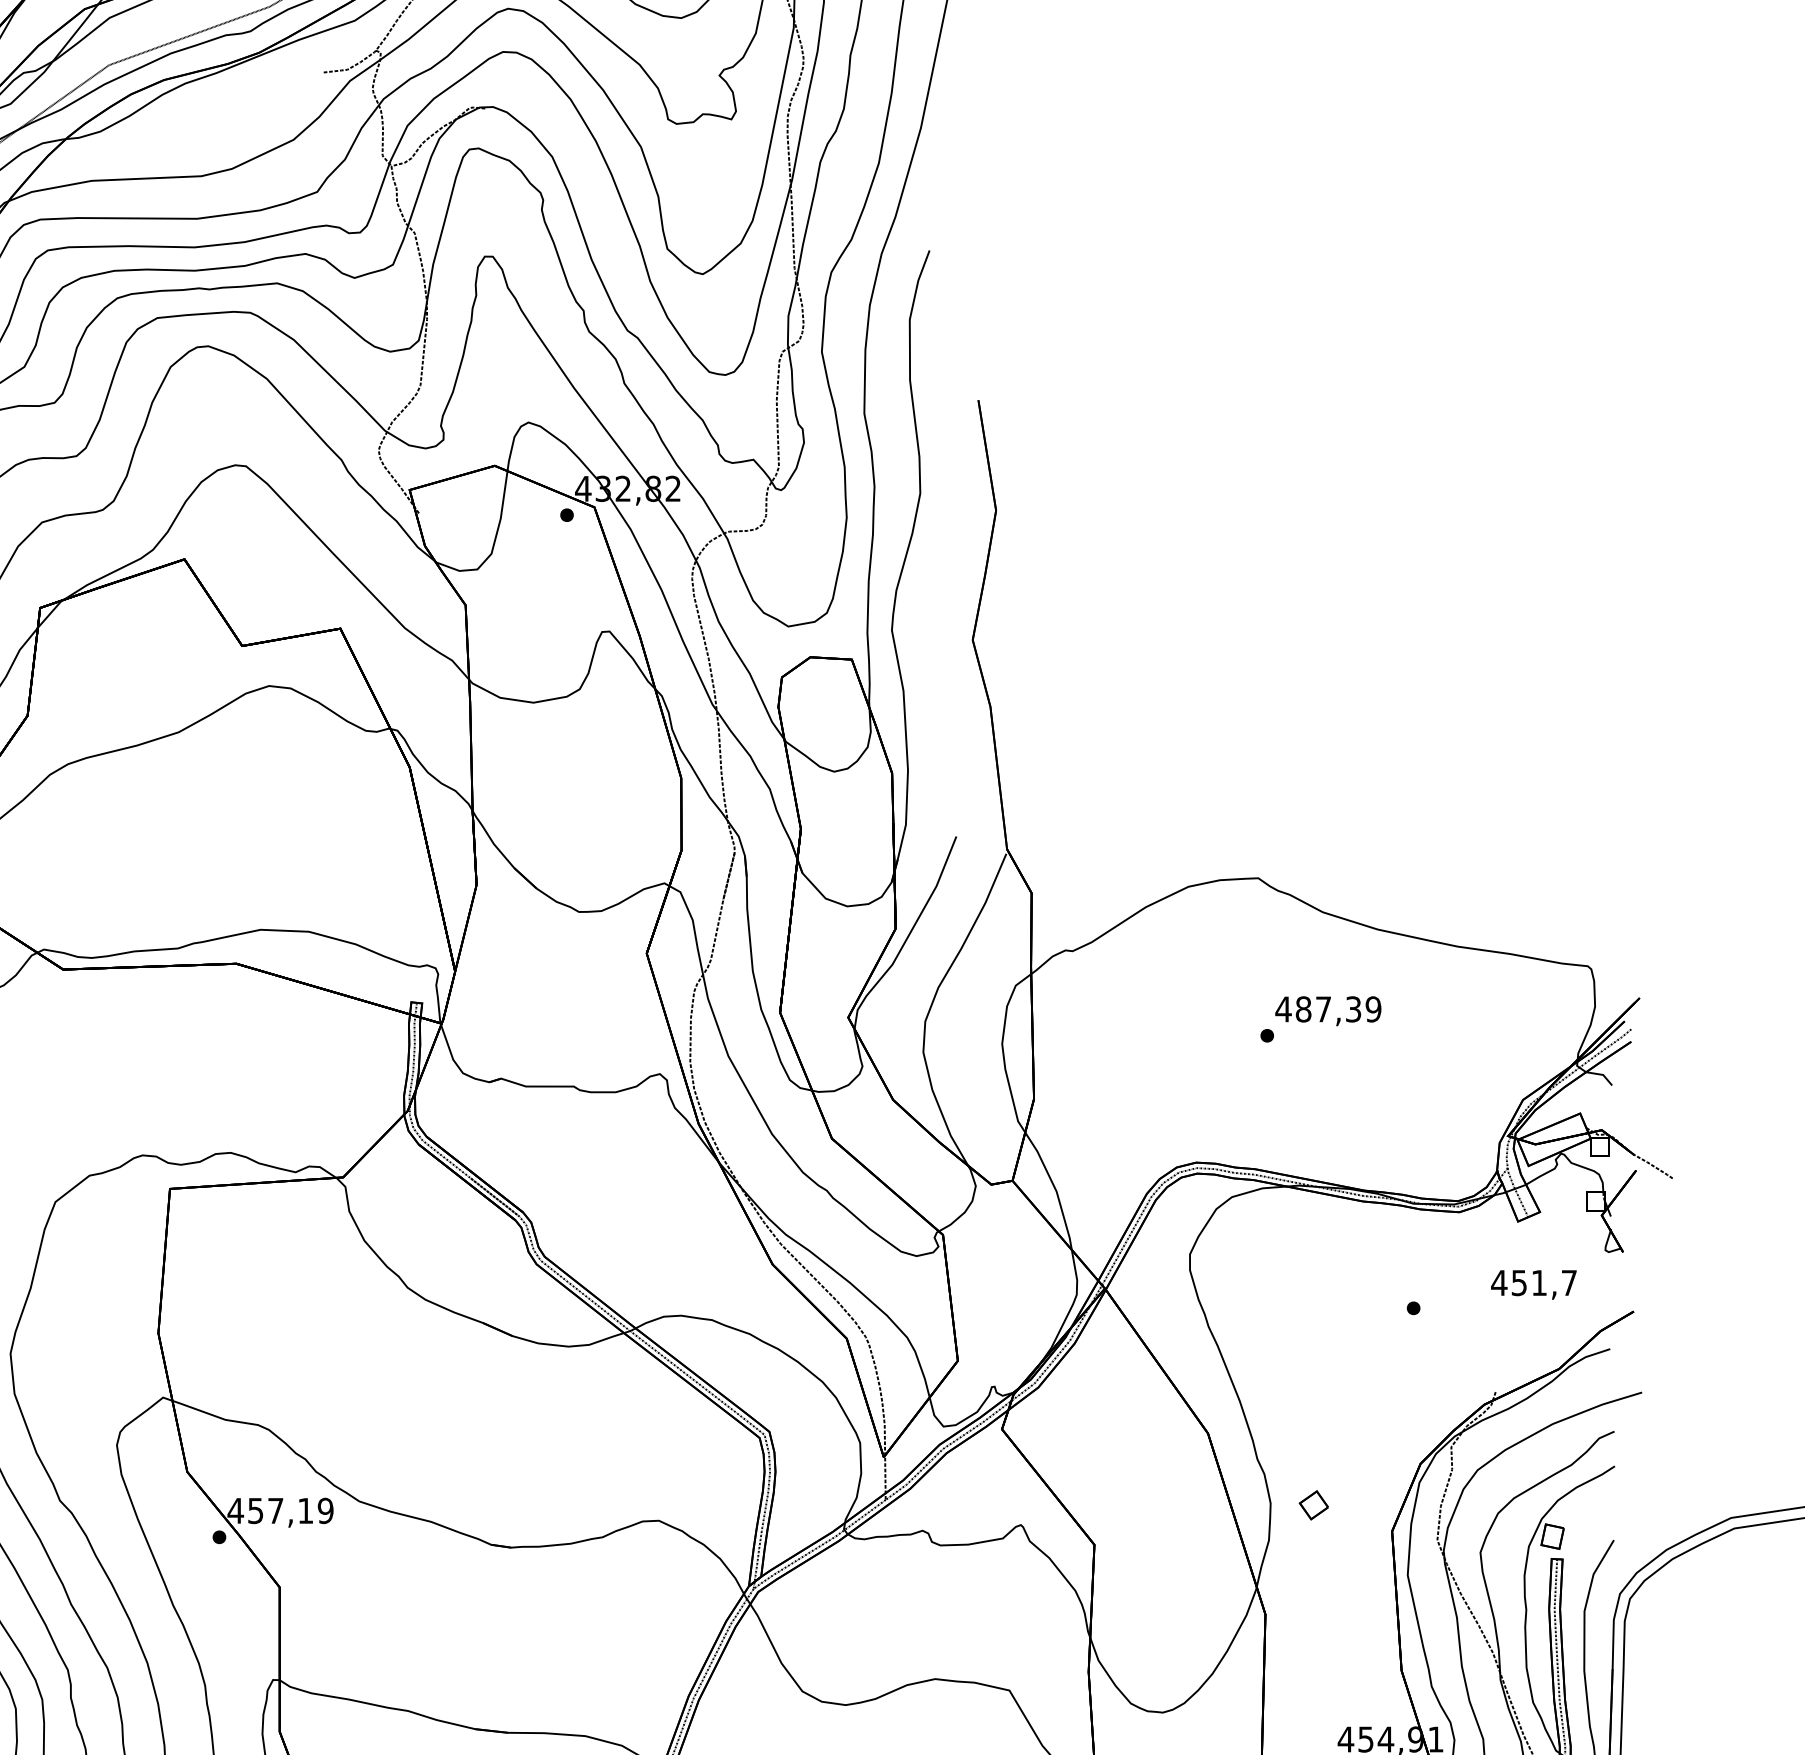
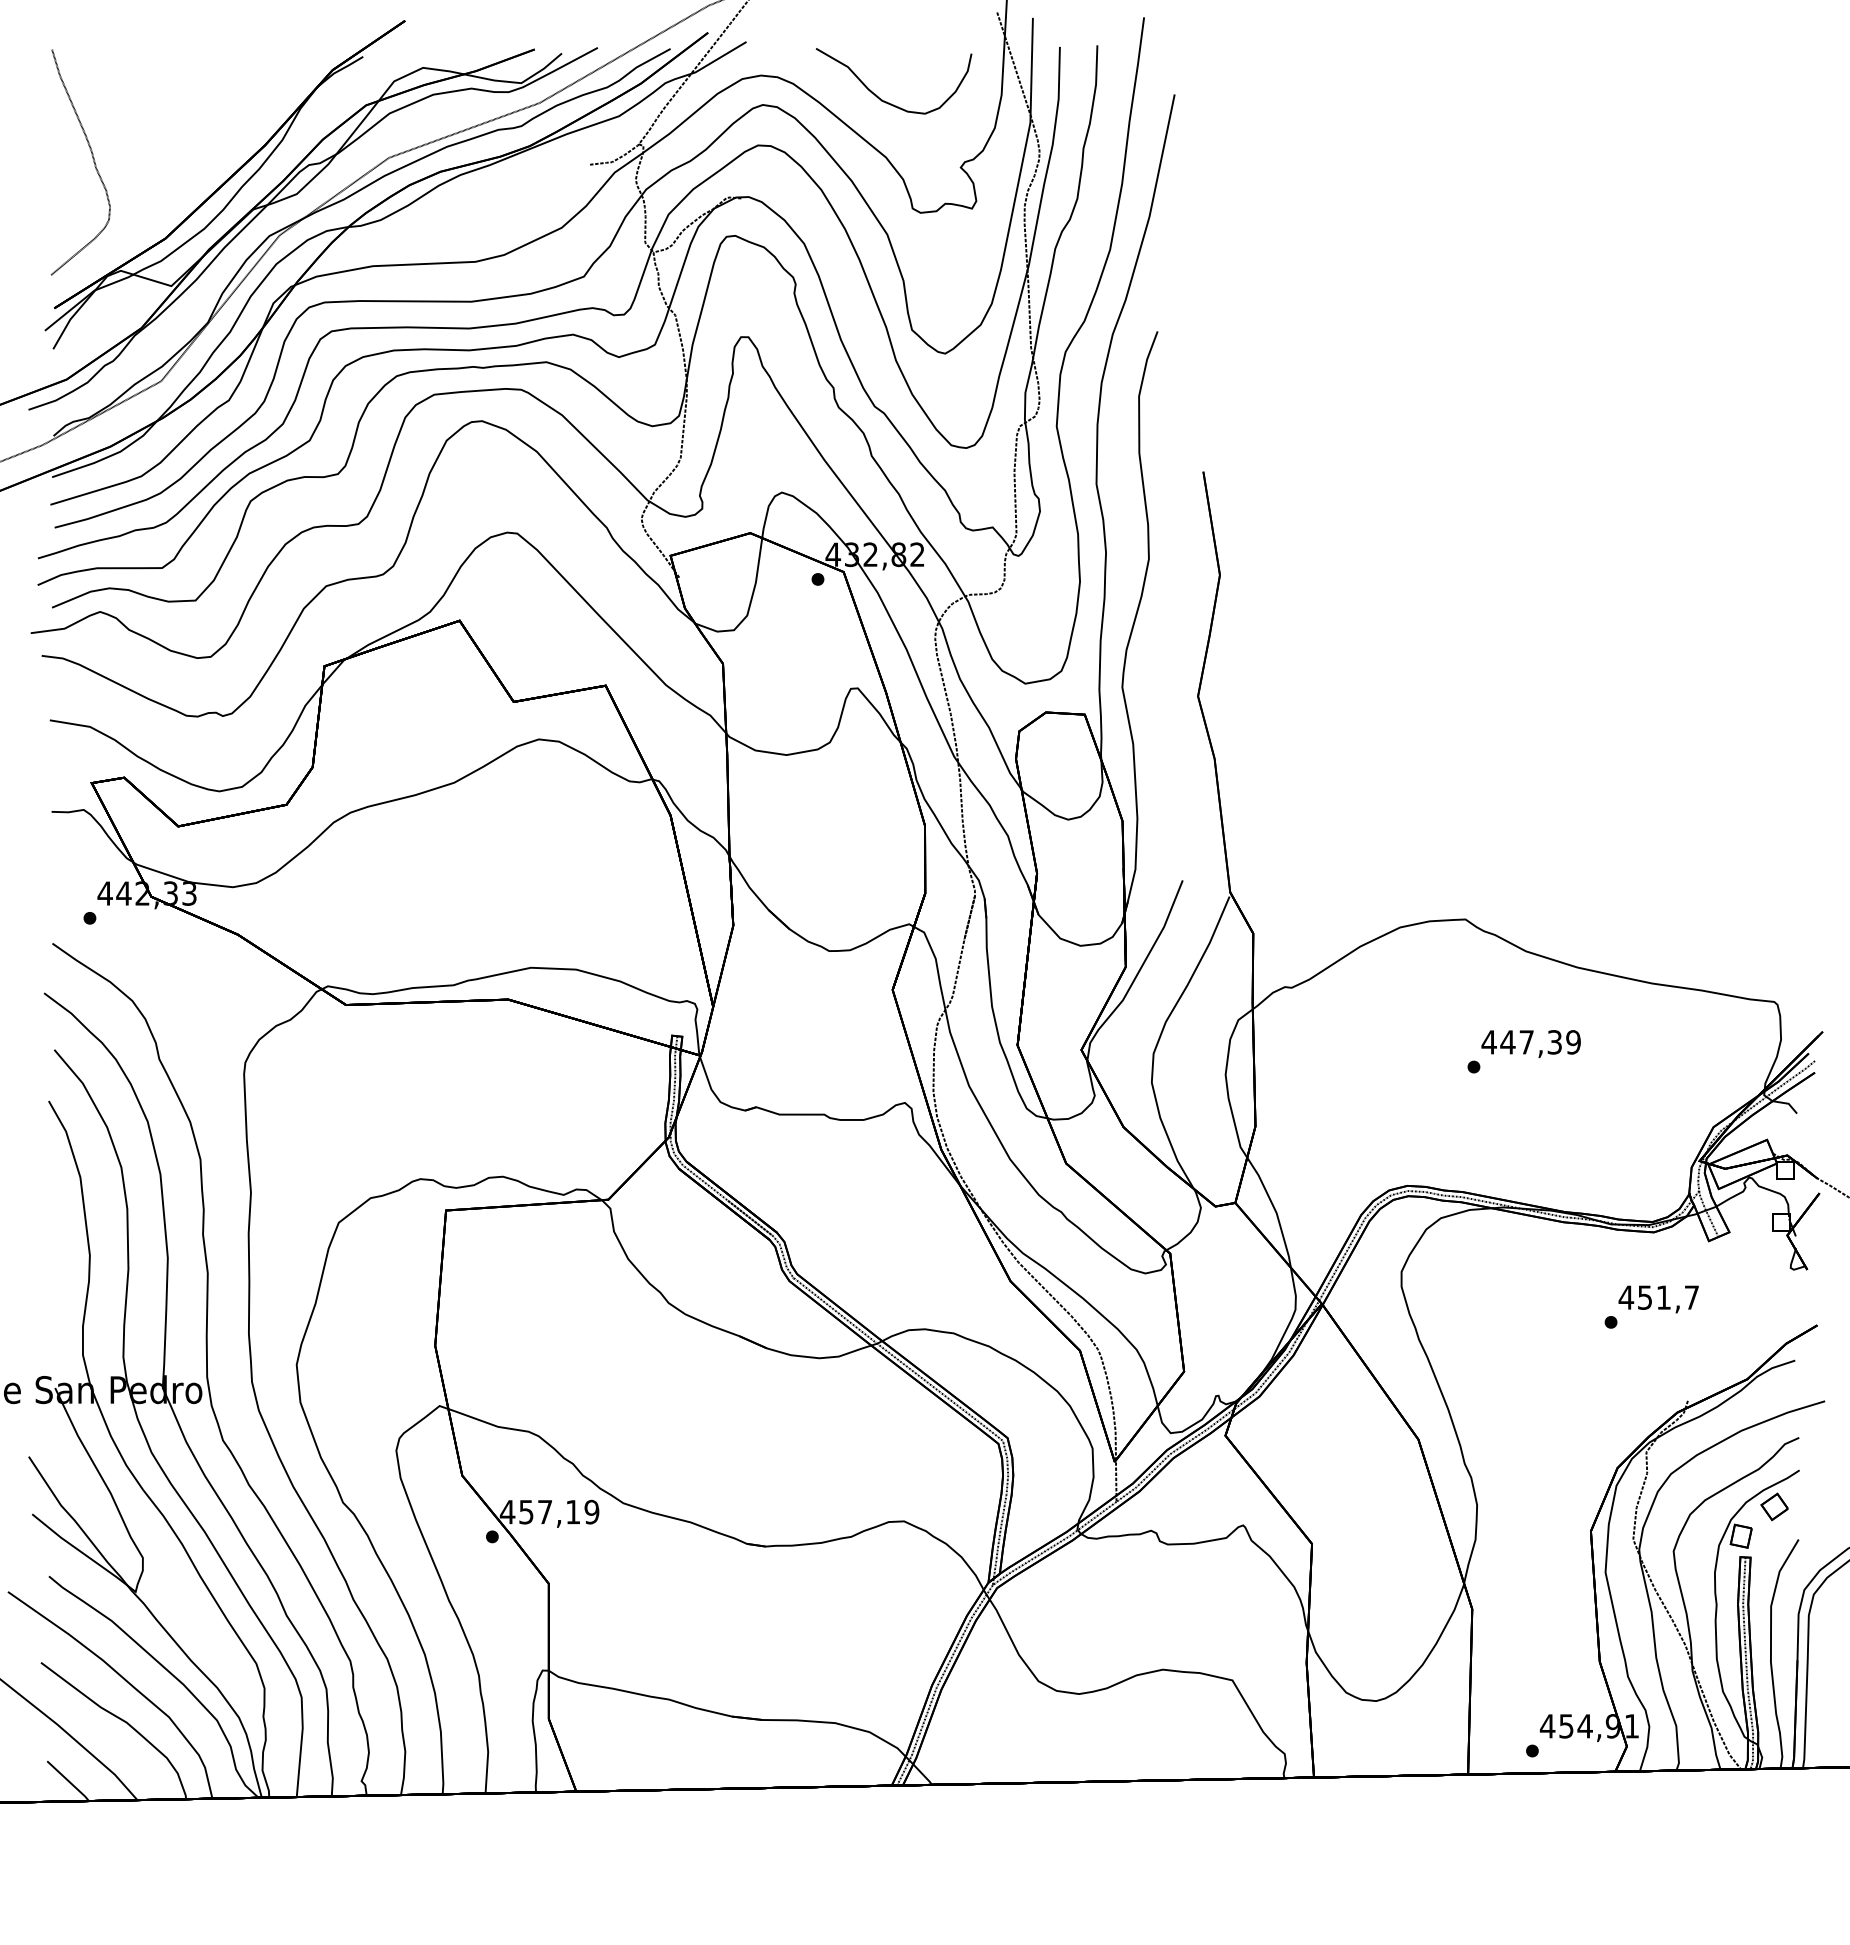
text: (1303, 1009) -> (1507, 1042), 487,39 -> 447,39
text: (1533, 1284) -> (1658, 1299), moved
part: (1313, 1504) -> (1774, 1506), moved

